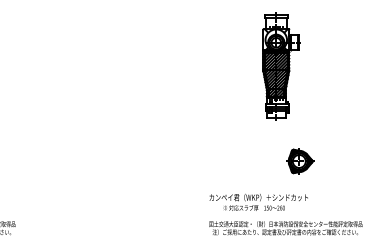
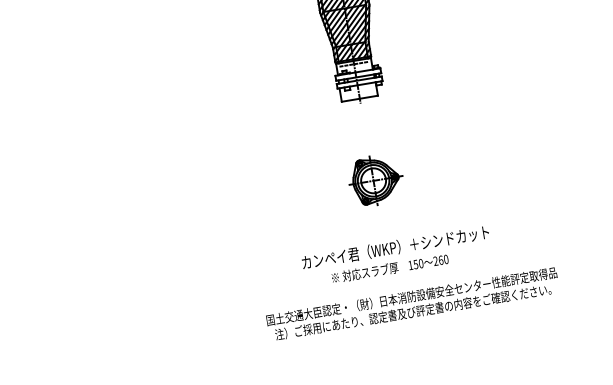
part: (300, 161) -> (375, 180), moved
text: (258, 202) -> (396, 256), moved

